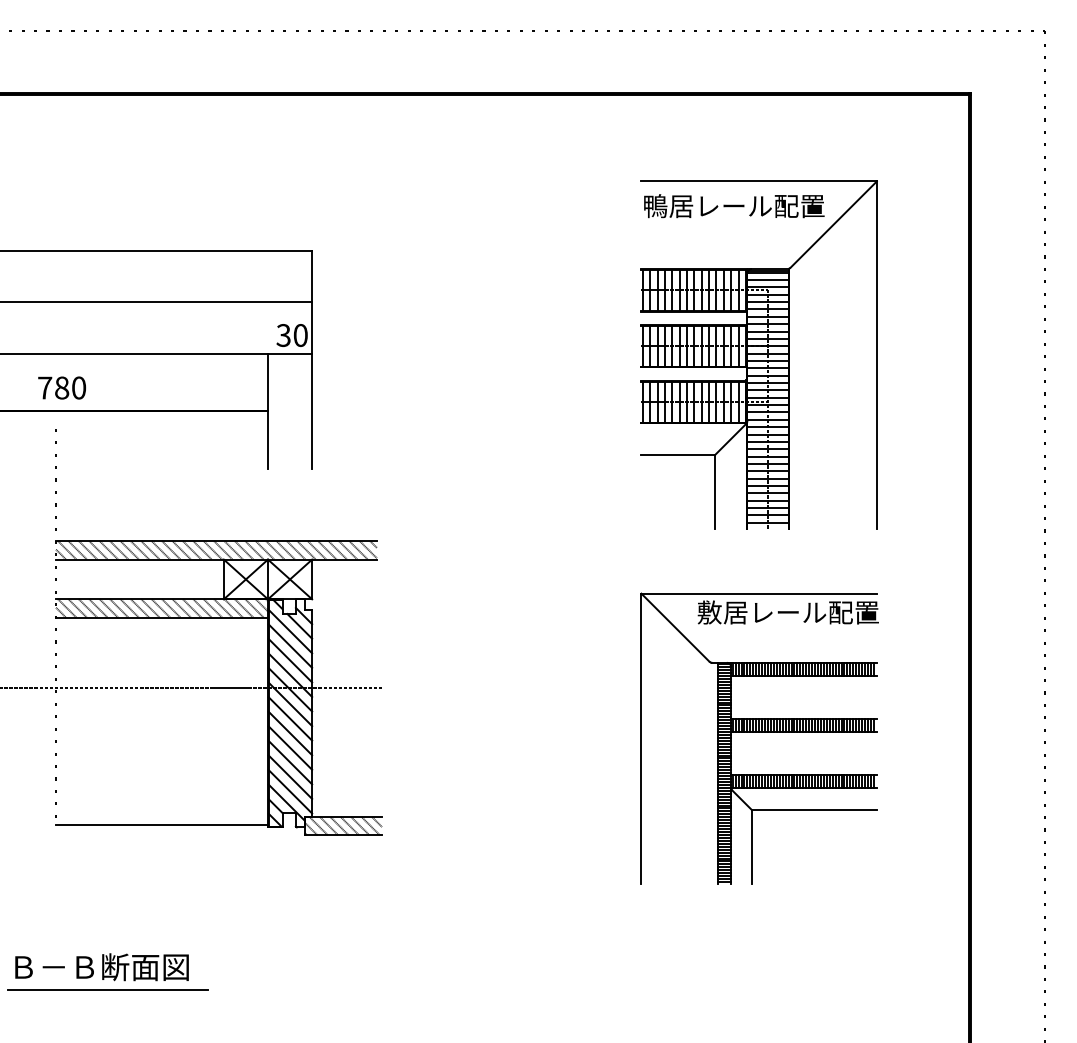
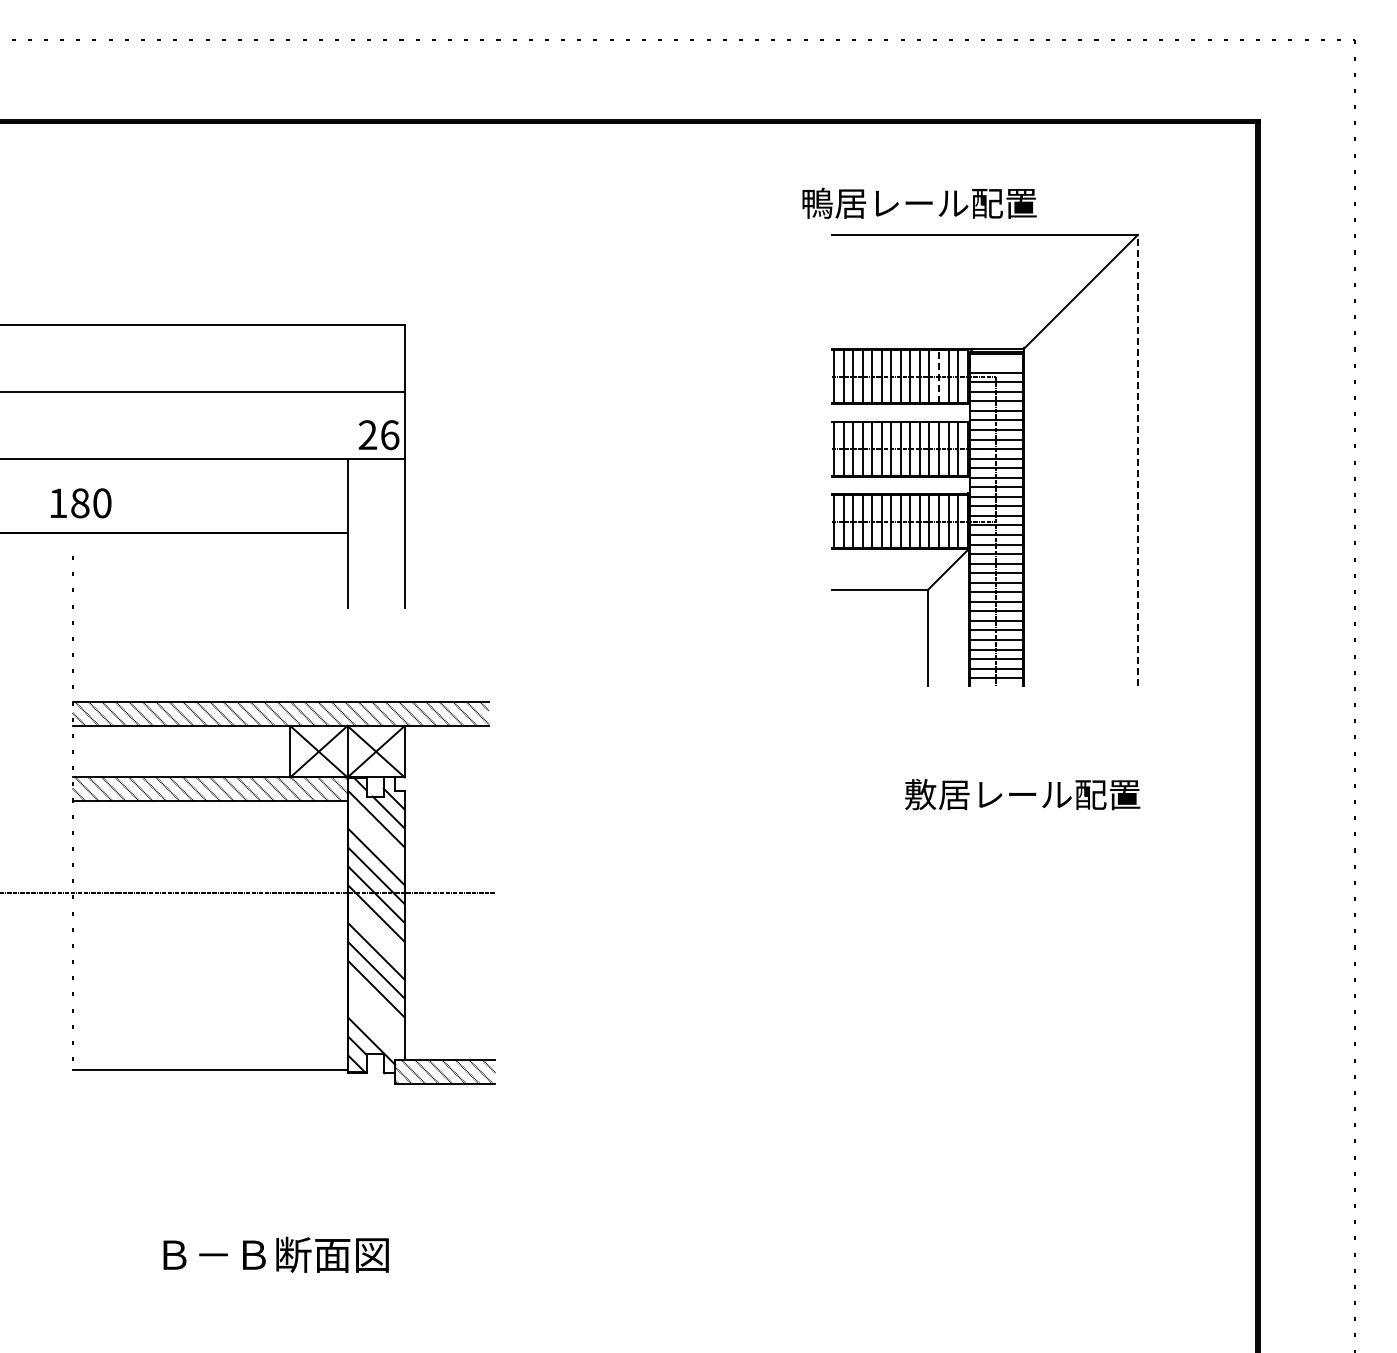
text: (734, 205) -> (919, 202), moved
line: (767, 280) -> (995, 363), removed
line: (723, 290) -> (938, 376), solid -> dashed
text: (291, 335) -> (378, 435), 30 -> 26
line: (876, 355) -> (1137, 460), solid -> dashed
text: (45, 387) -> (58, 502), 780 -> 180
line: (290, 646) -> (376, 838), removed
line: (290, 718) -> (376, 932), removed
part: (758, 732) -> (984, 950), removed
line: (290, 777) -> (376, 1008), removed
line: (290, 792) -> (376, 1027), removed
text: (101, 966) -> (275, 1254), moved
line: (107, 990) -> (139, 1284), removed

